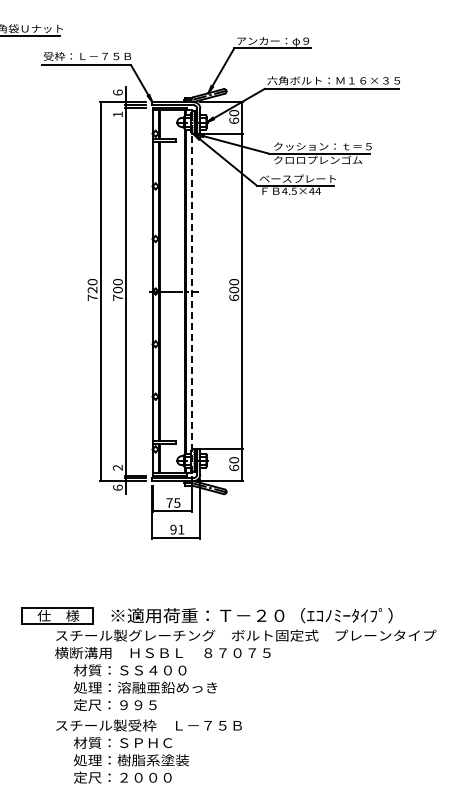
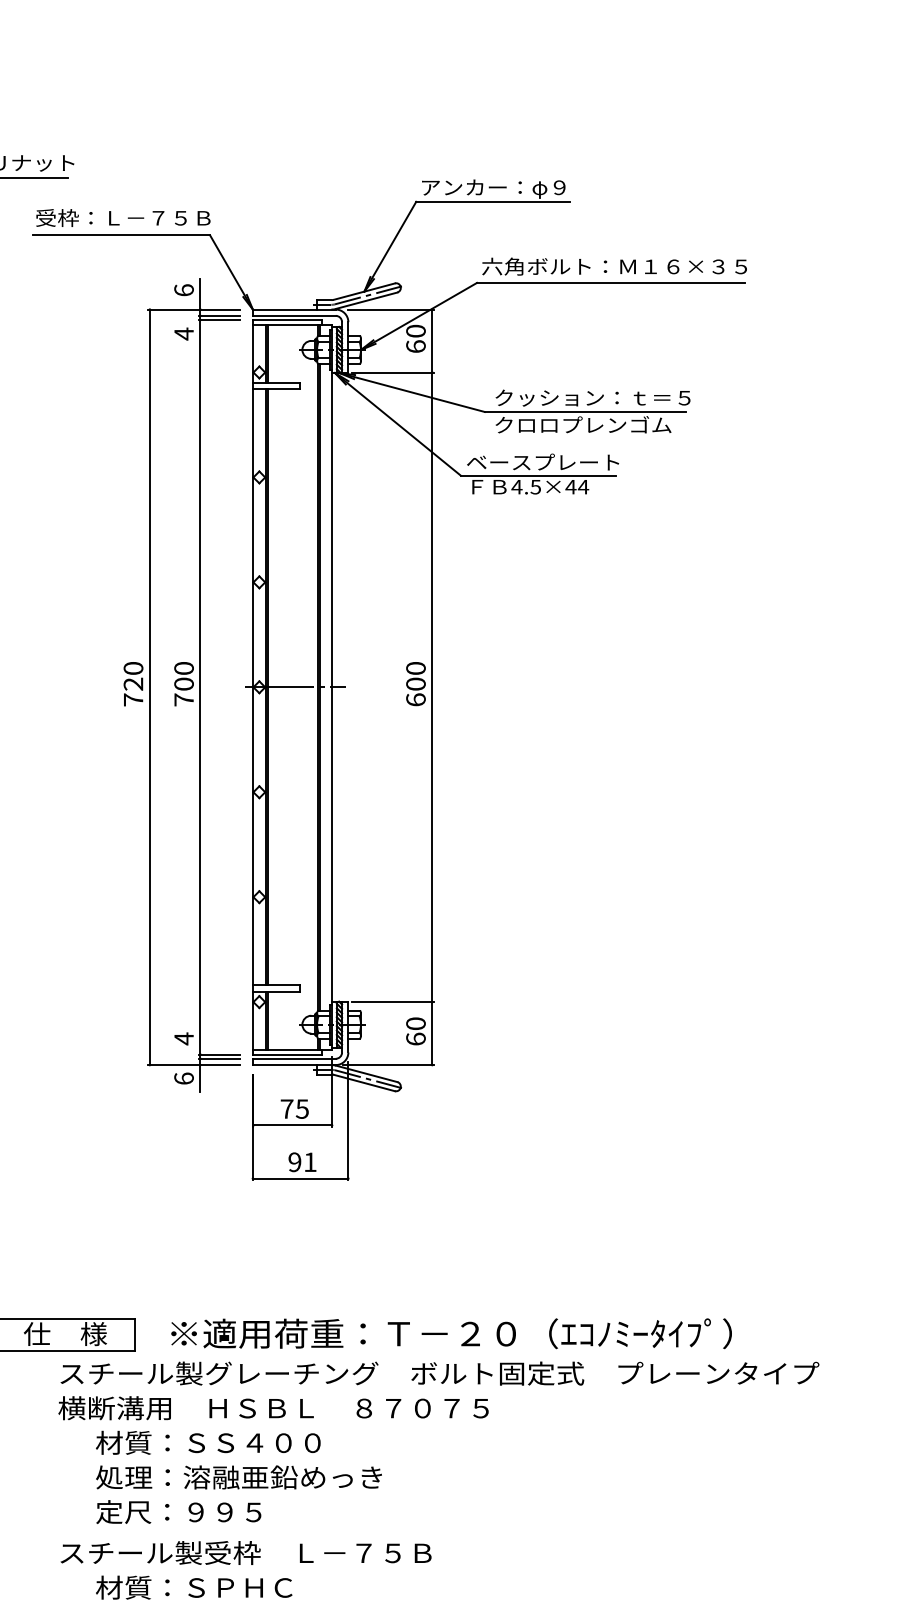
text: (117, 114) -> (183, 333), 1 -> 4
line: (192, 291) -> (332, 687), dashed -> solid
text: (117, 467) -> (183, 1038), 2 -> 4

